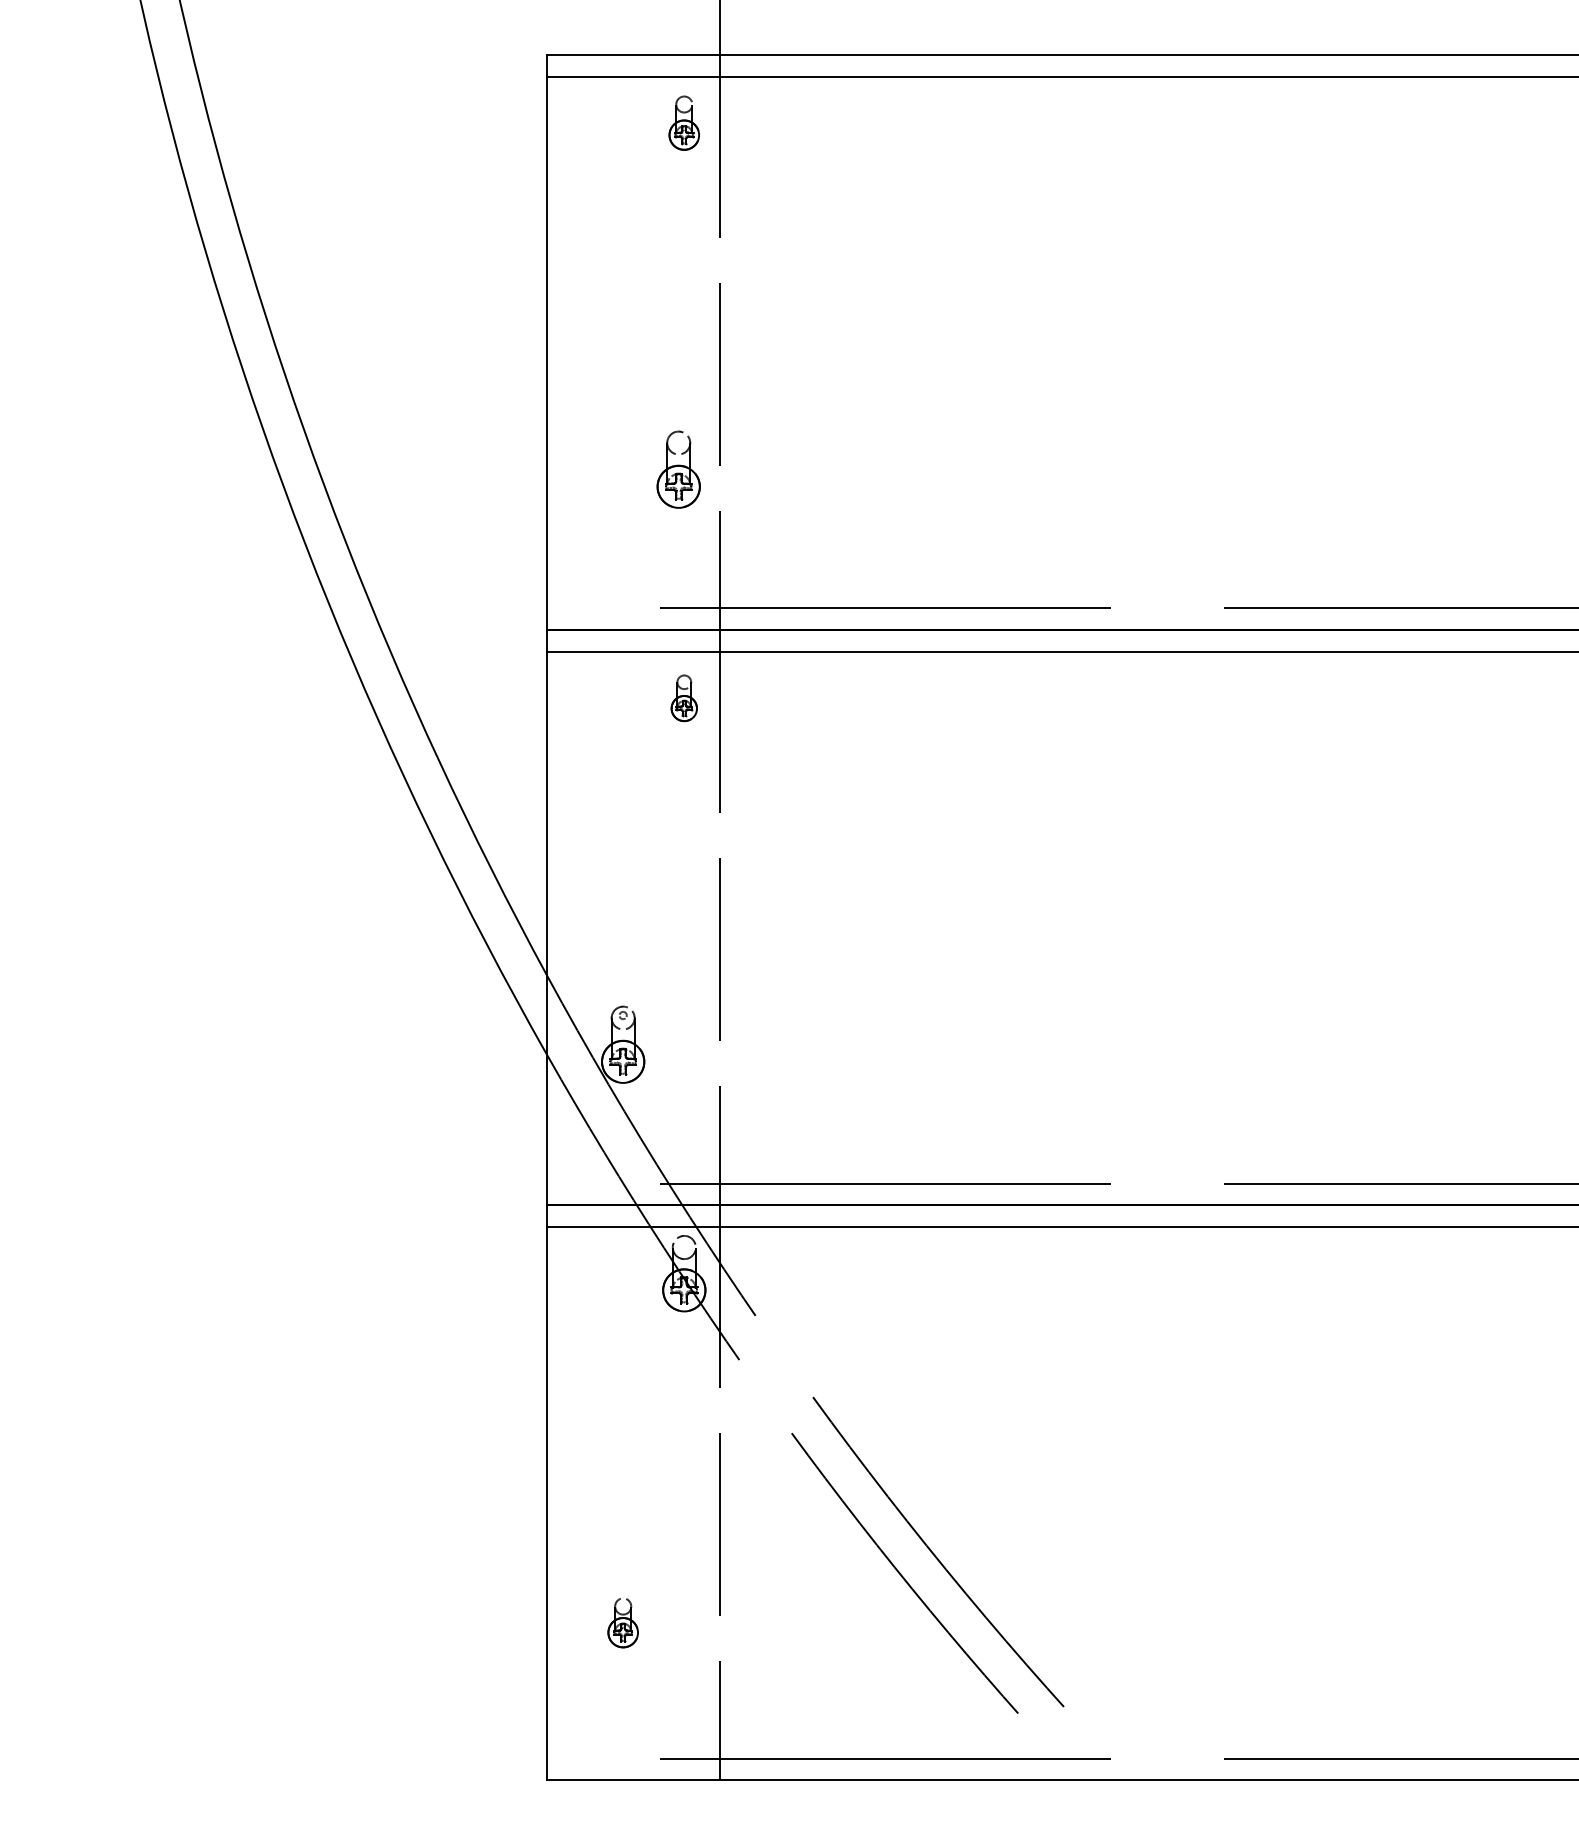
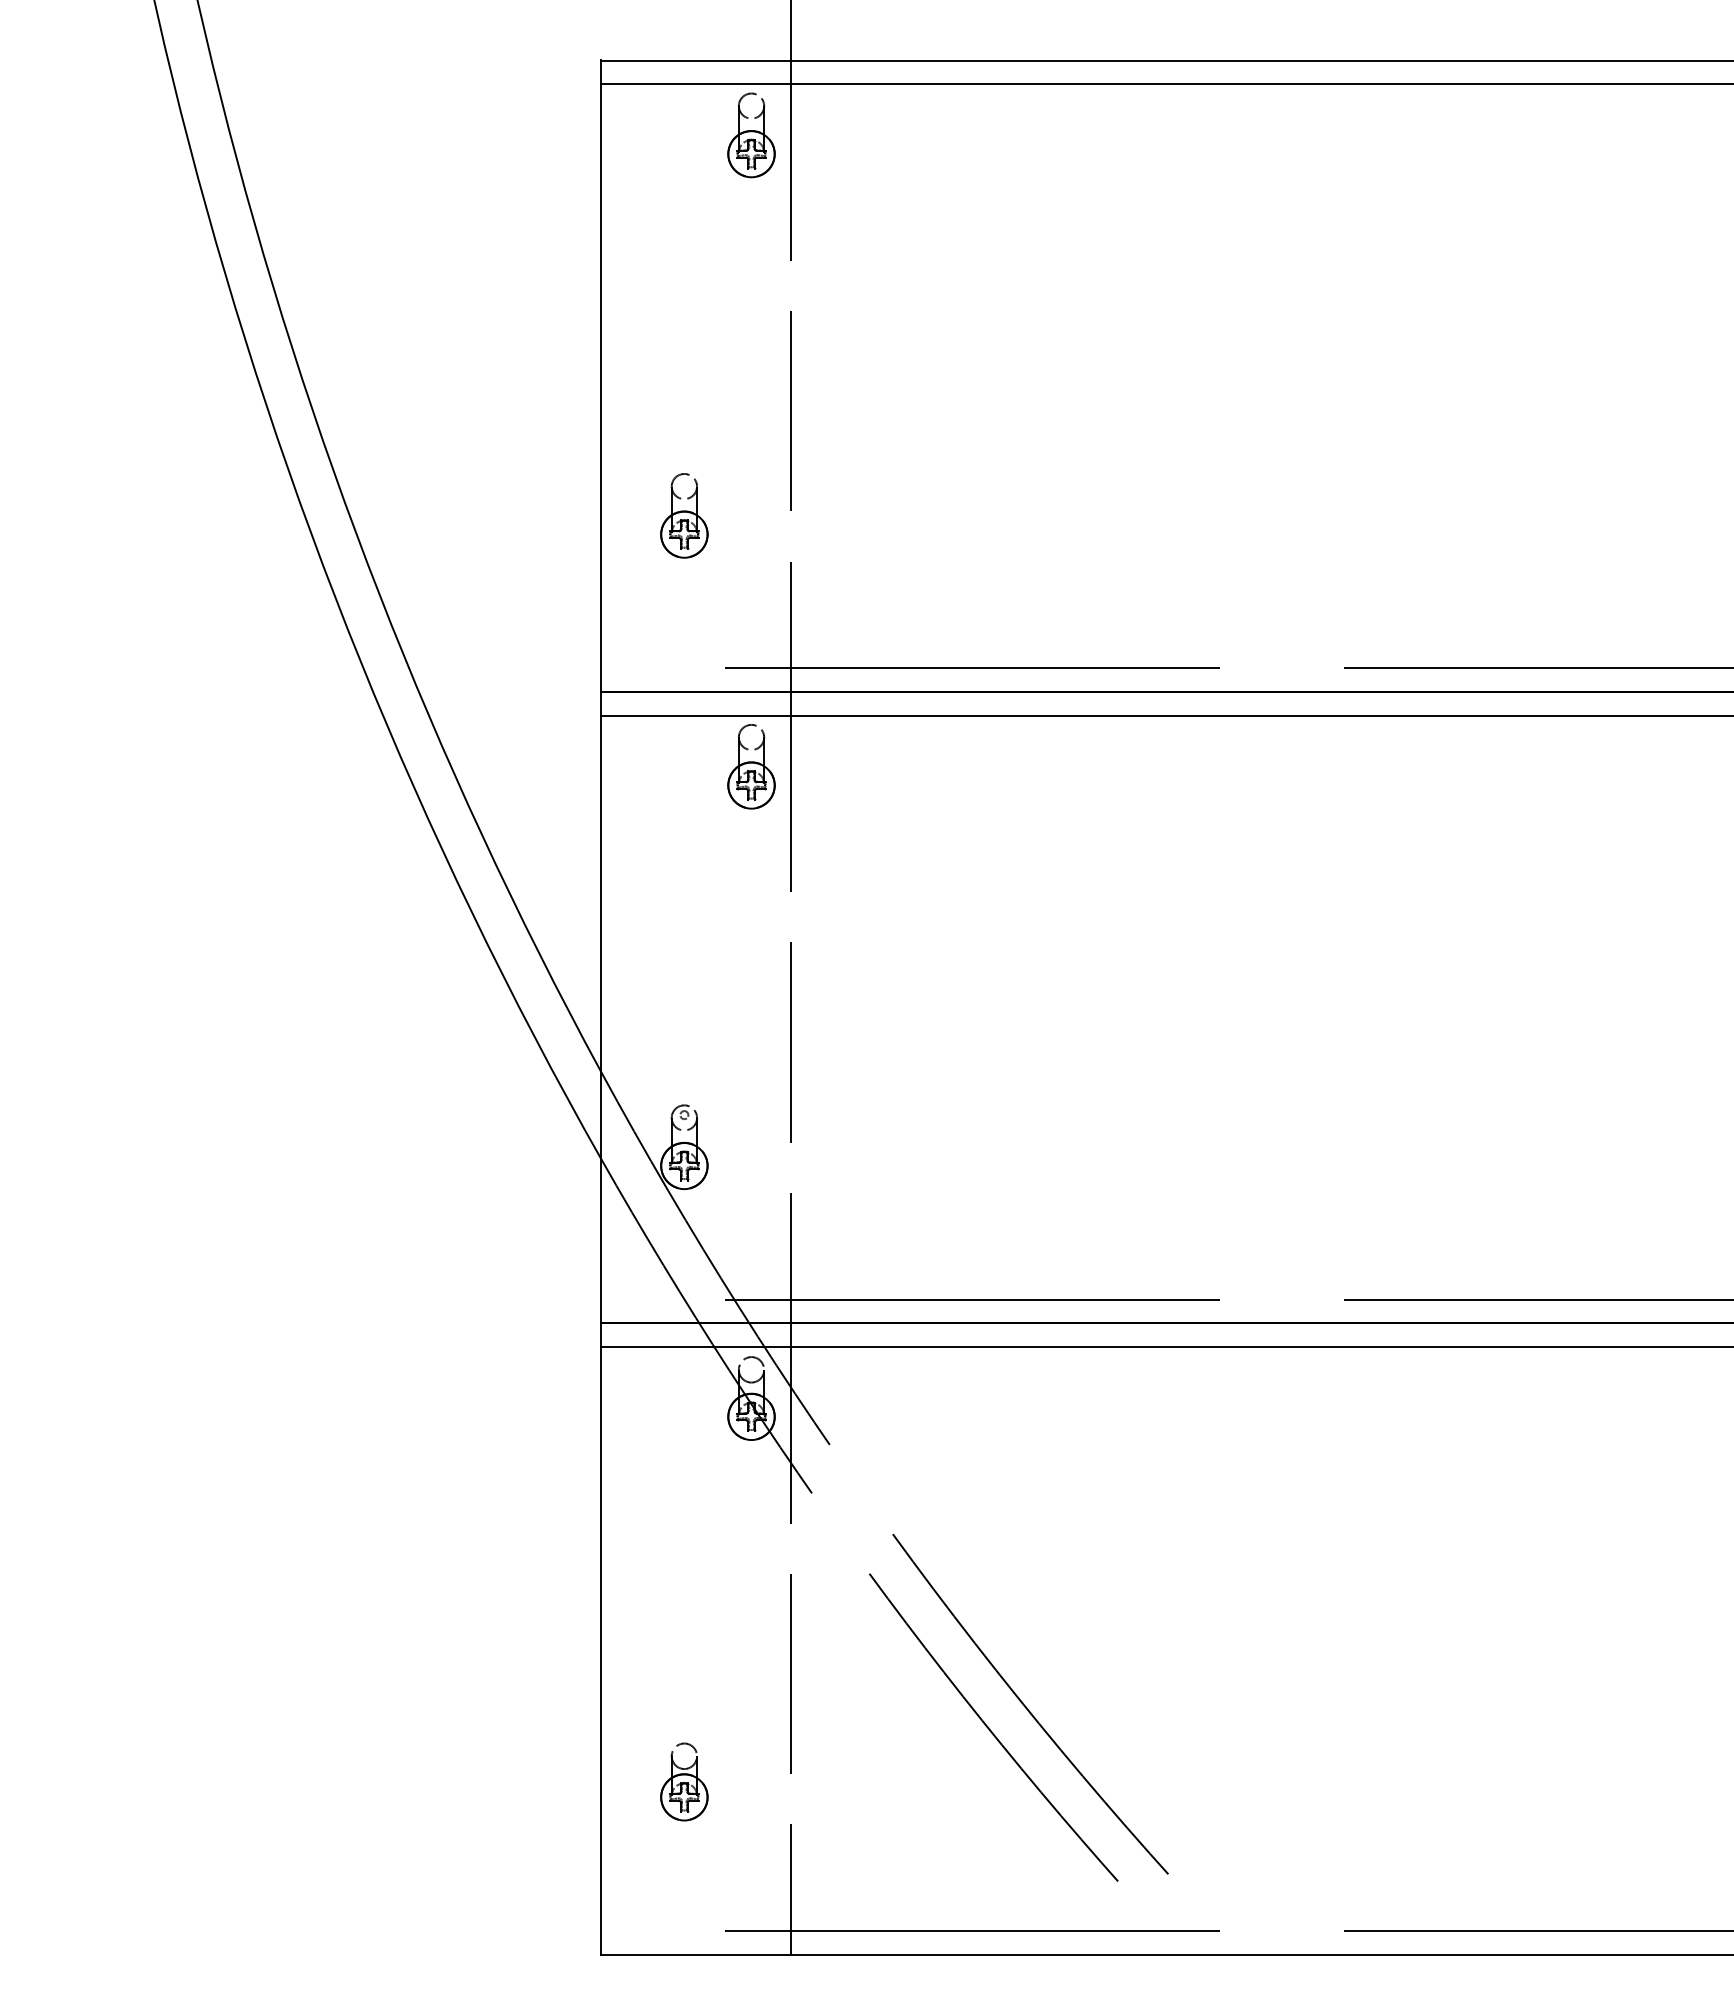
part: (684, 123) -> (751, 135), size x1.43
part: (678, 469) -> (684, 515), moved
part: (684, 697) -> (751, 766), size x1.67
part: (623, 1622) -> (684, 1781), size x1.43

